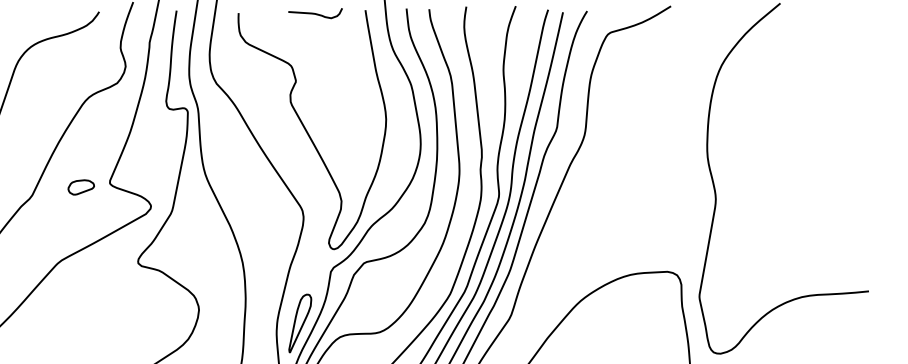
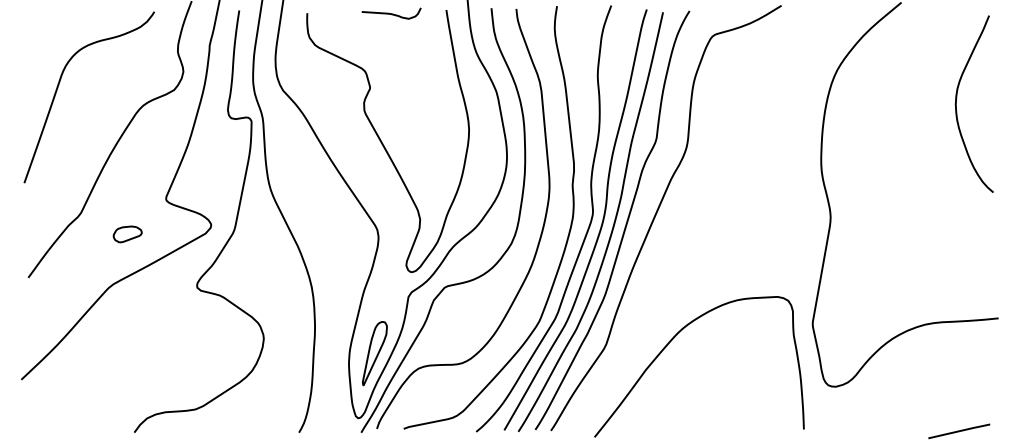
curve: (831, 90) -> (957, 98), added
part: (81, 187) -> (127, 234), moved

